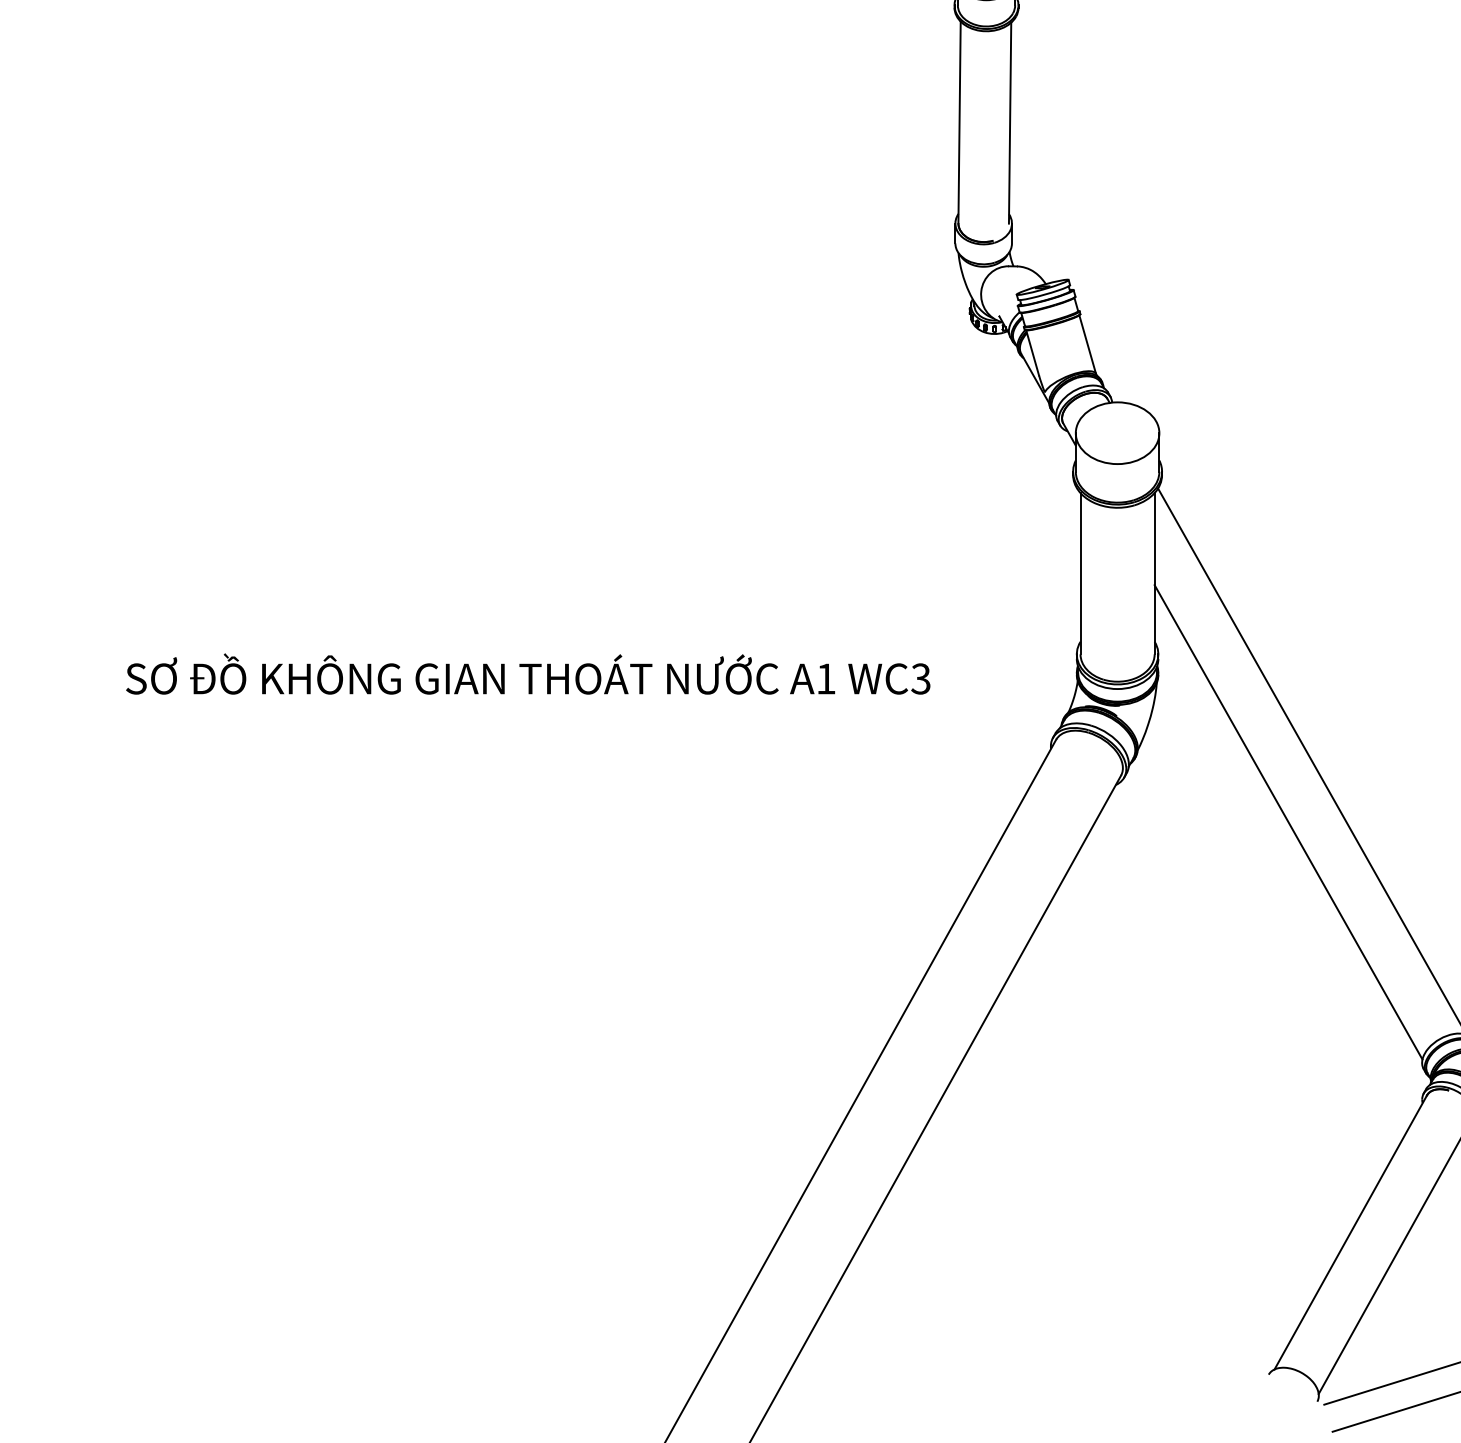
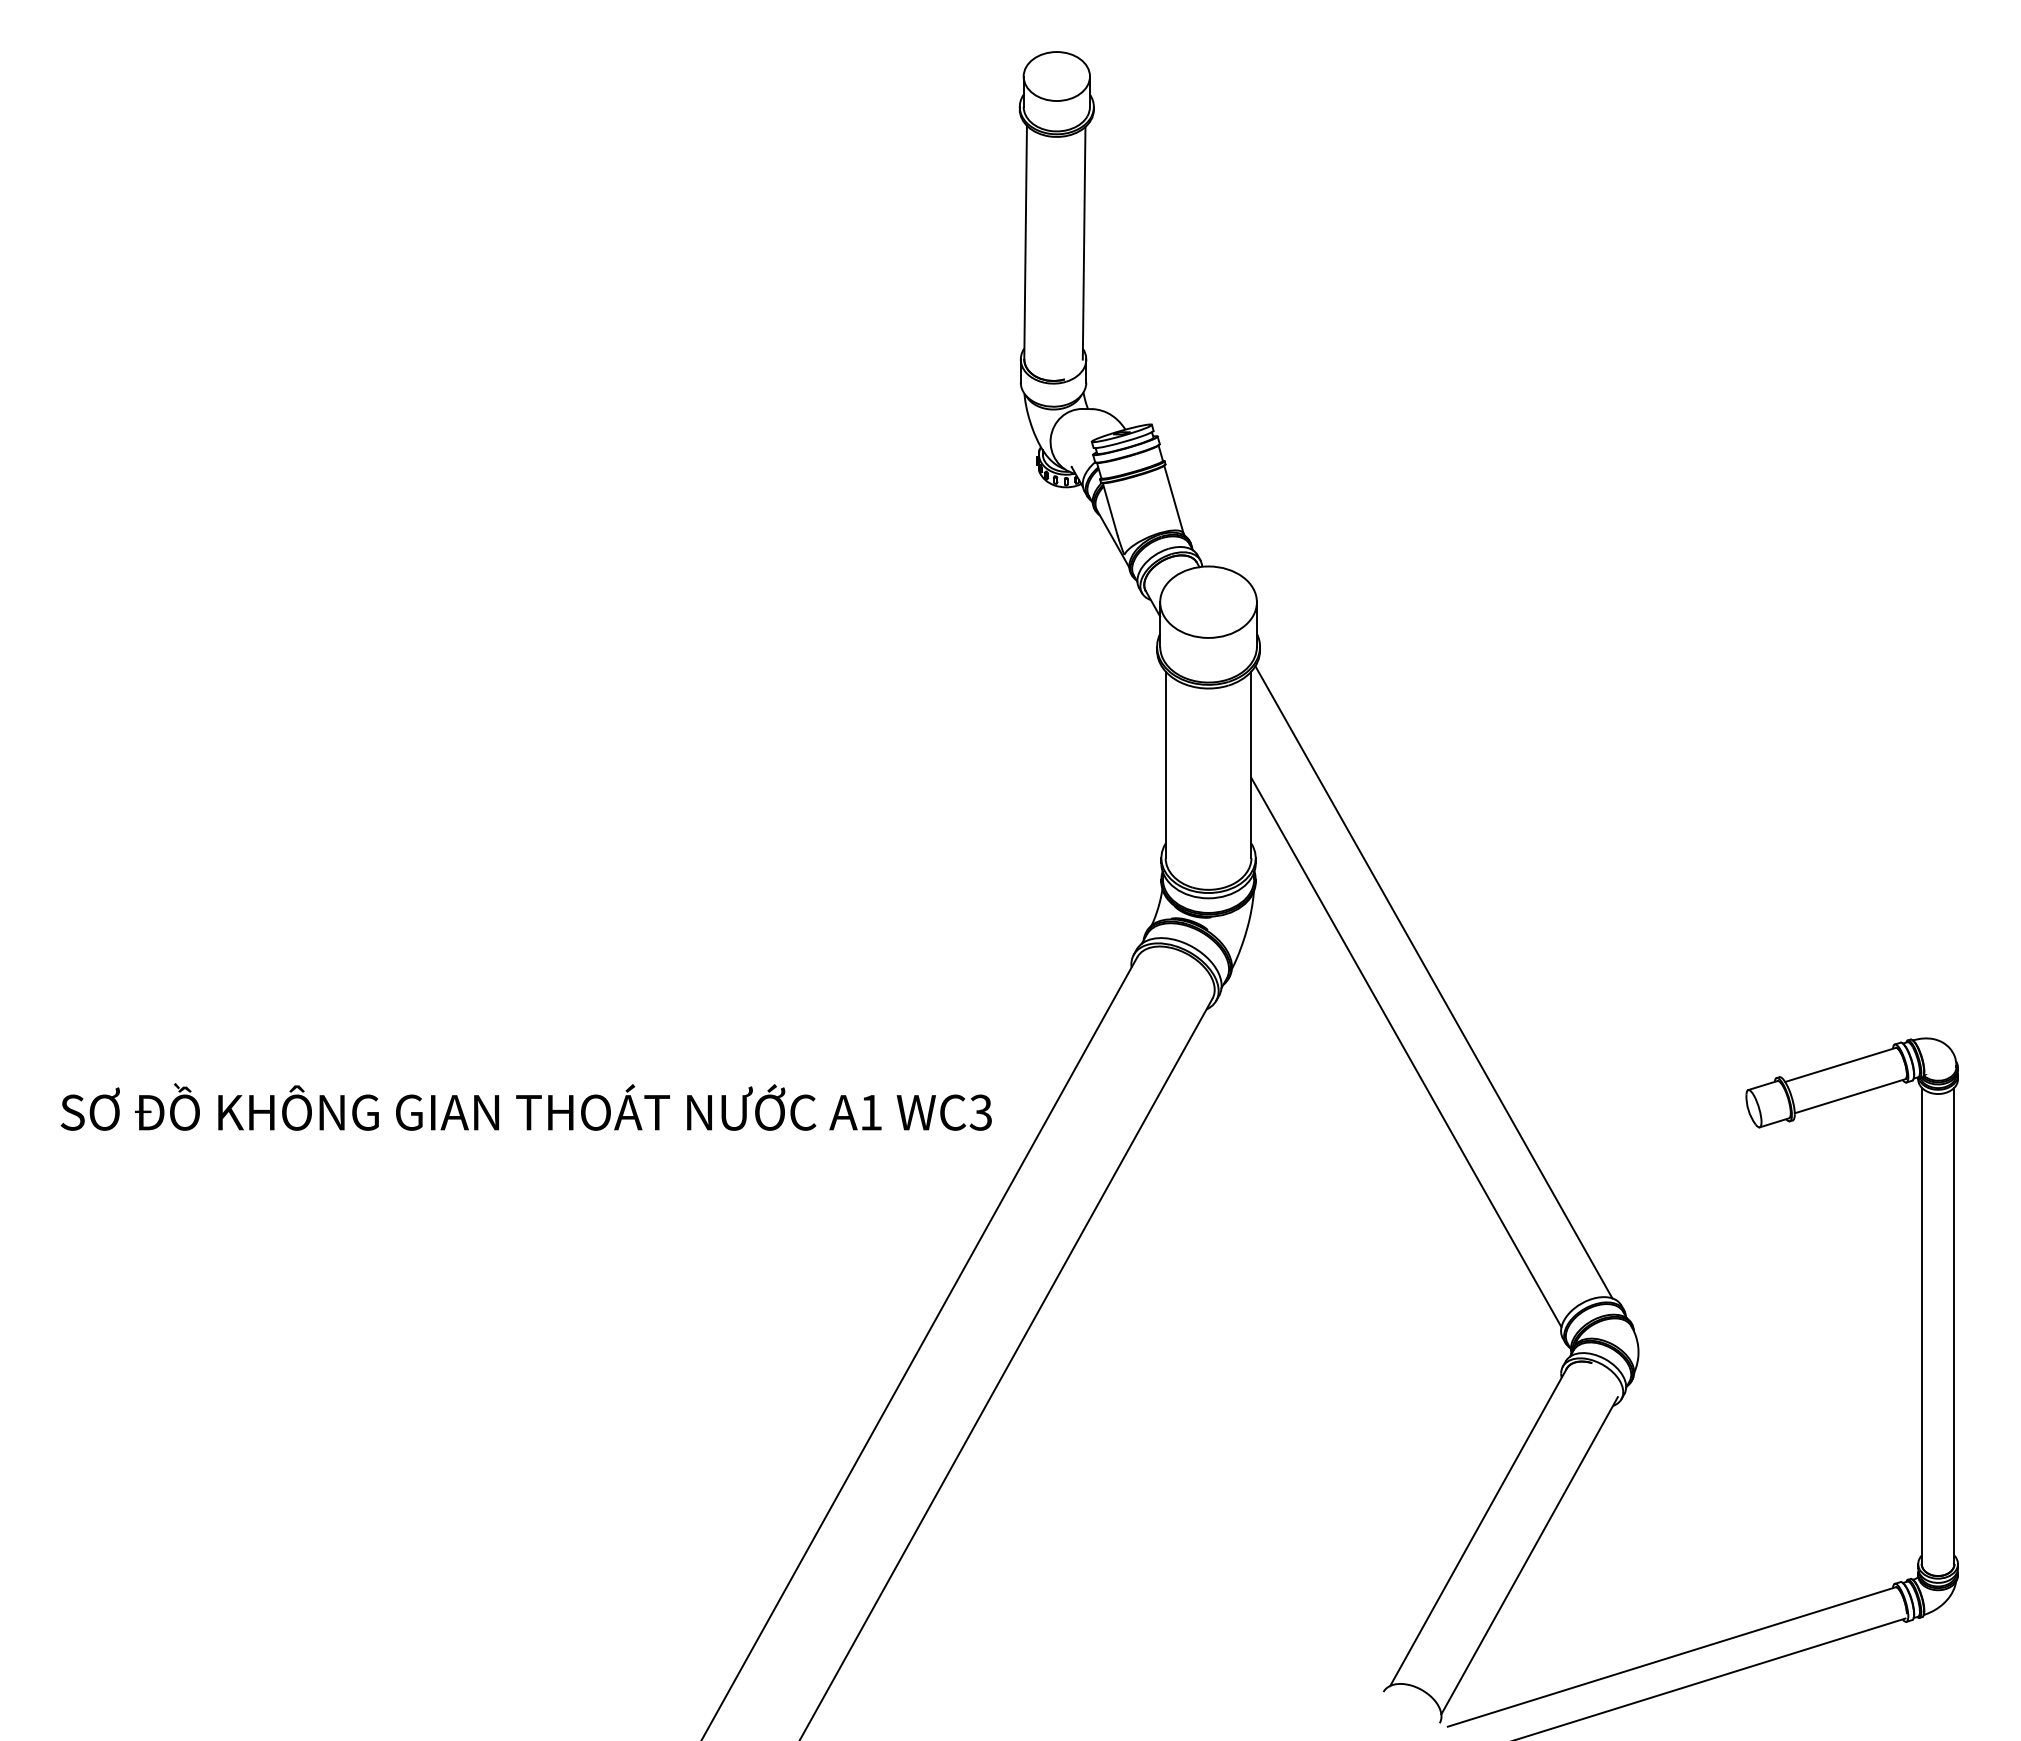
text: (527, 673) -> (525, 1106), moved

